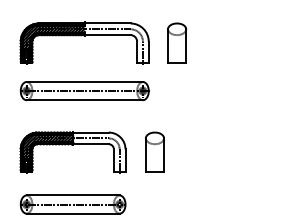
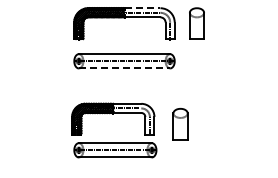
line: (107, 23) -> (142, 8), solid -> dashed
line: (84, 100) -> (124, 68), solid -> dashed
part: (73, 151) -> (113, 118), moved
part: (154, 151) -> (180, 123), moved

